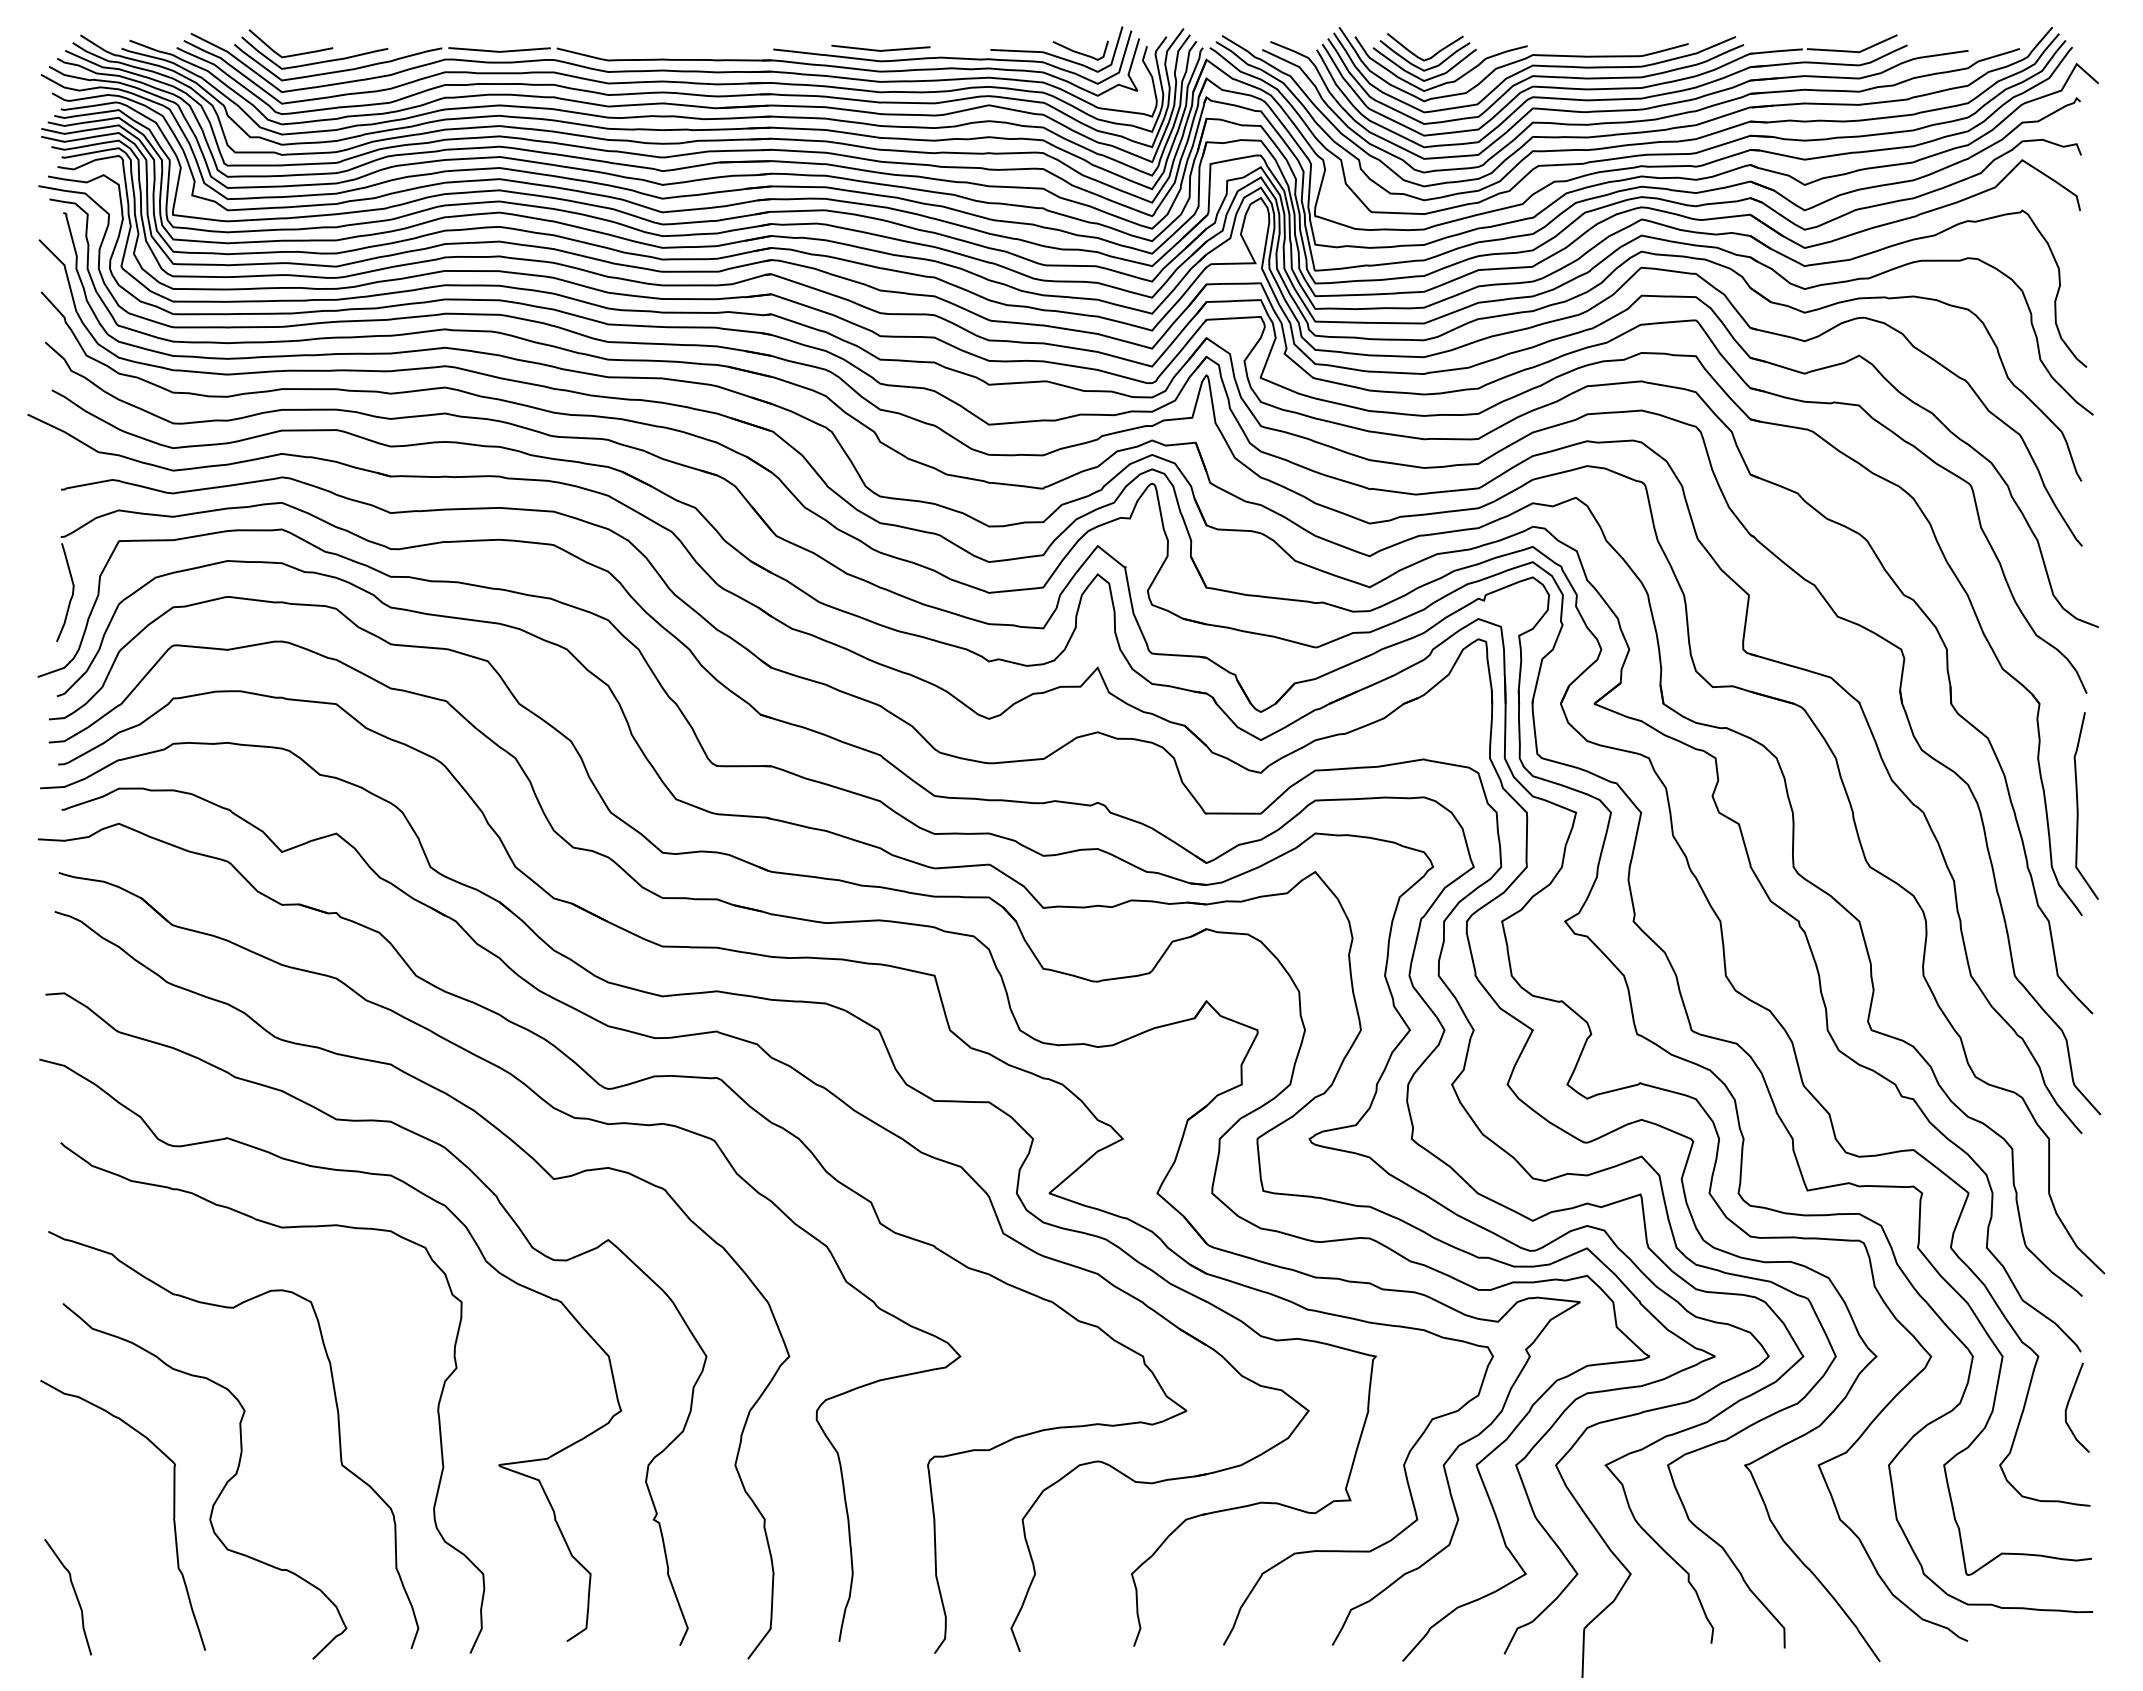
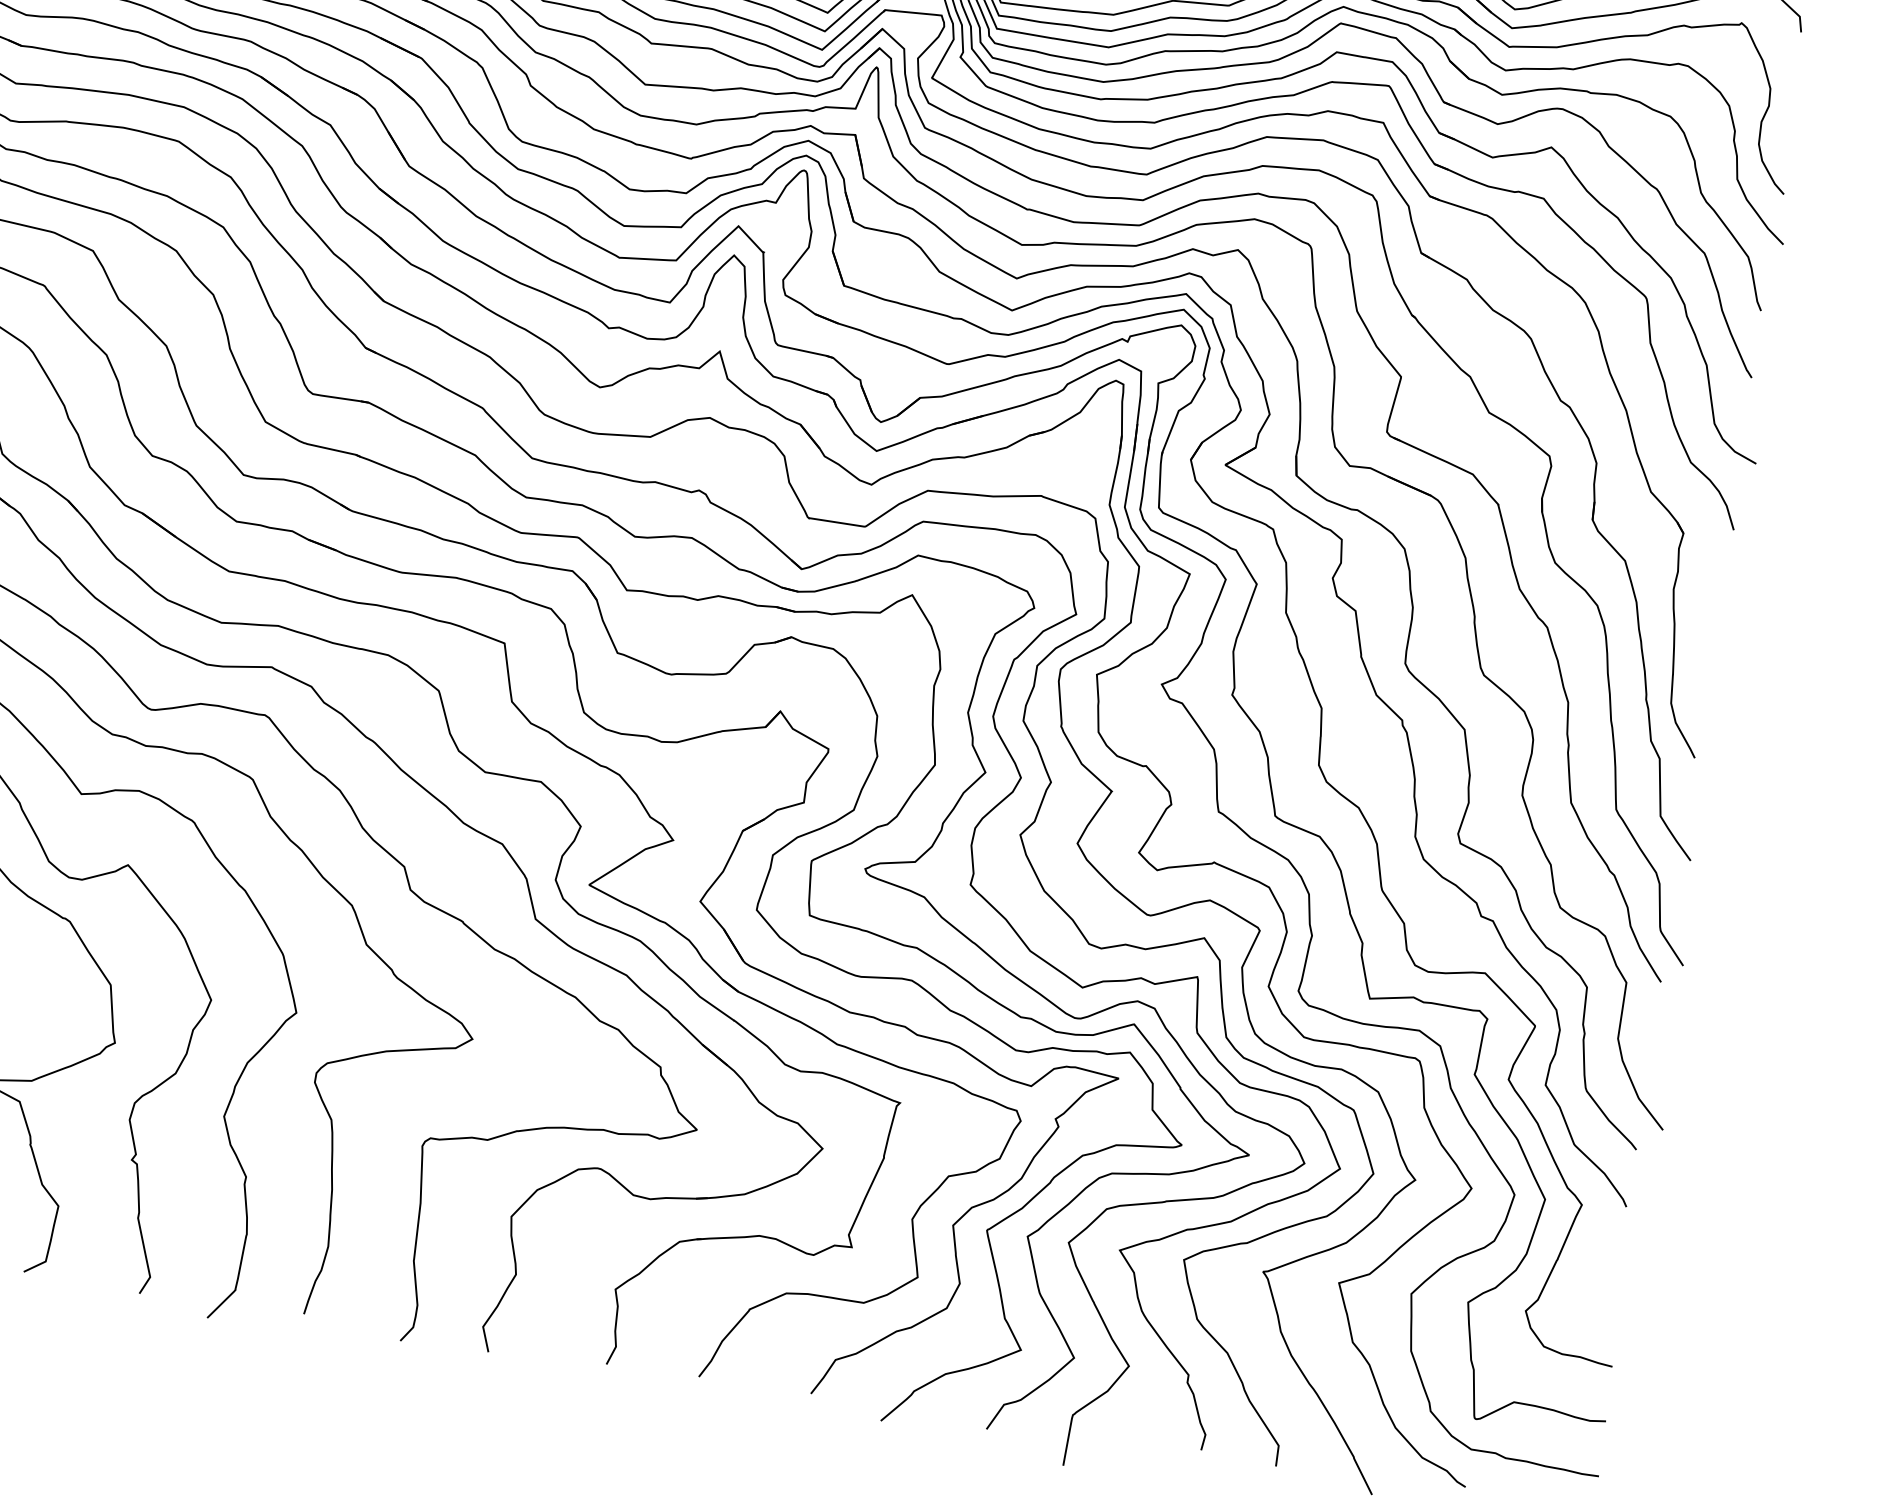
curve: (2078, 805) -> (1707, 644), removed
curve: (2068, 1405) -> (1605, 1260), removed

